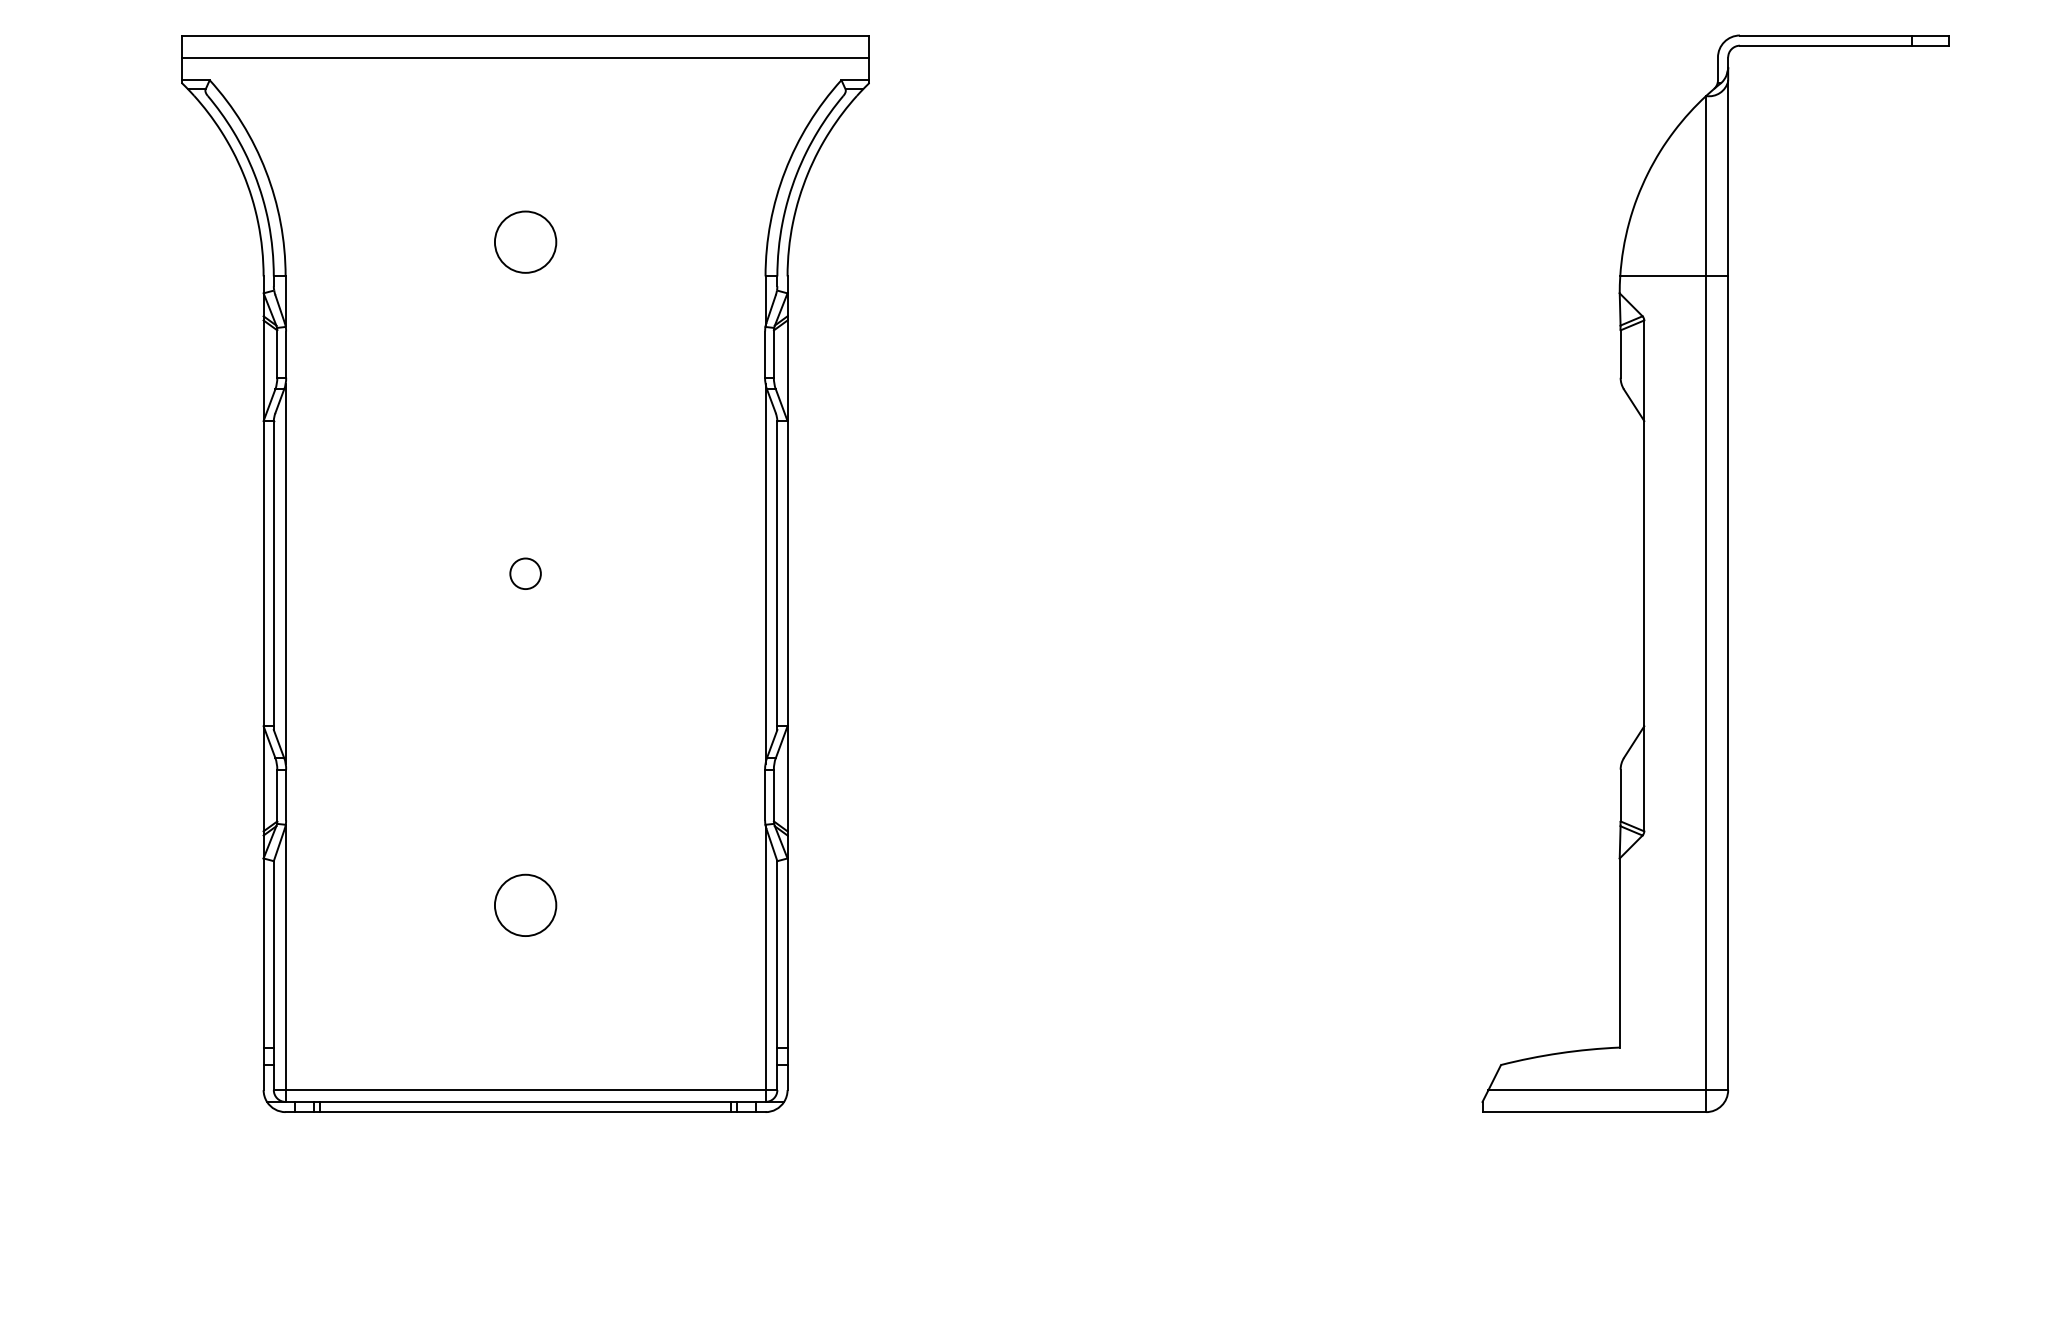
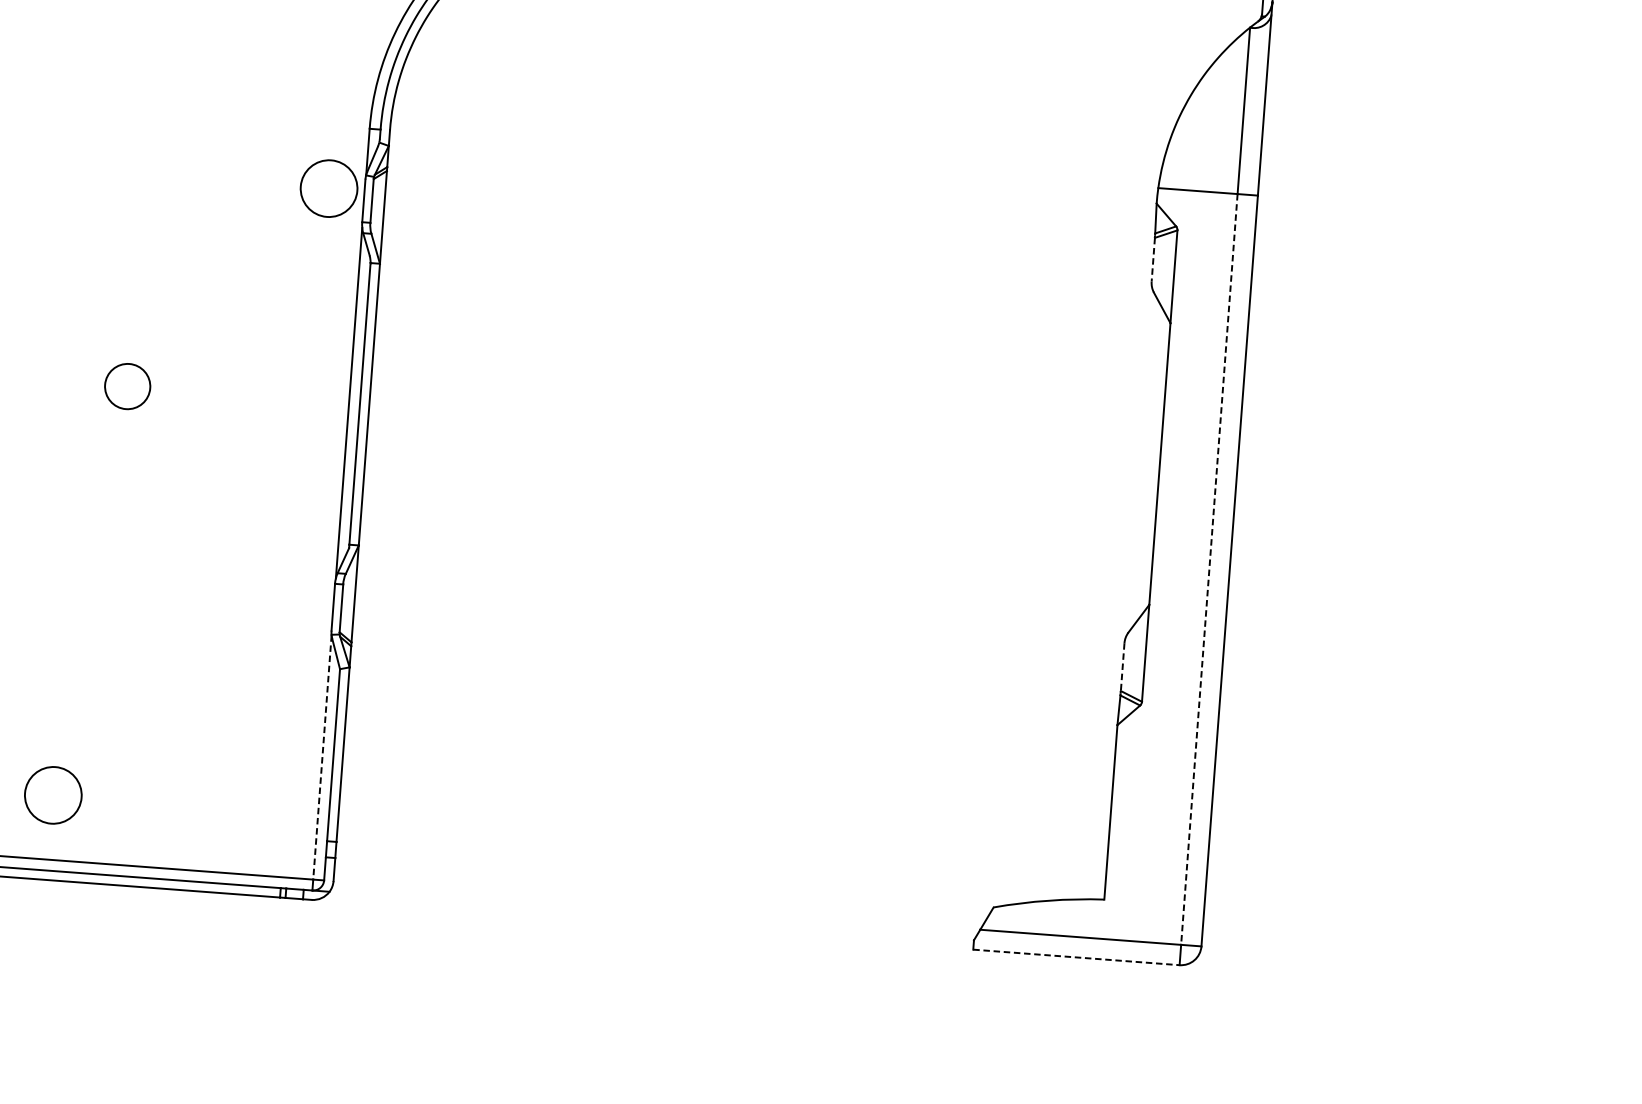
circle: (525, 241) -> (329, 187), moved
line: (1620, 354) -> (1153, 260), solid -> dashed
circle: (525, 573) -> (127, 386), size x1.6
line: (1706, 683) -> (1209, 569), solid -> dashed
line: (1620, 795) -> (1122, 667), solid -> dashed
circle: (525, 904) -> (53, 794), moved
line: (765, 958) -> (322, 758), solid -> dashed
line: (1594, 1112) -> (1076, 957), solid -> dashed

